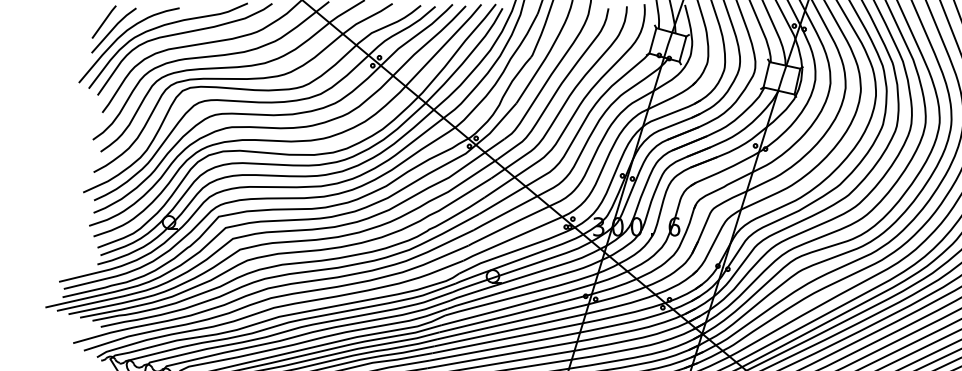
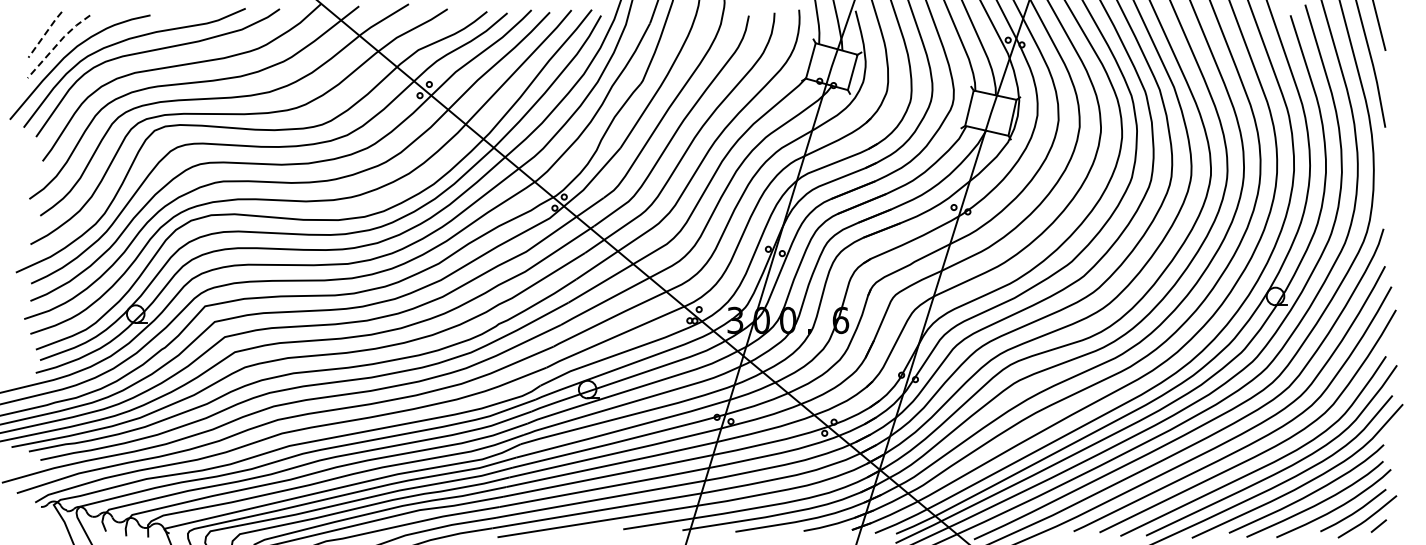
line: (104, 21) -> (45, 34), solid -> dashed
line: (113, 29) -> (57, 44), solid -> dashed

